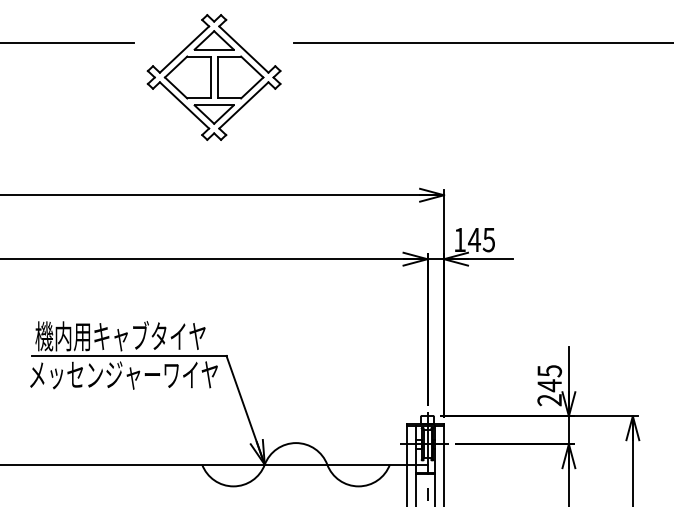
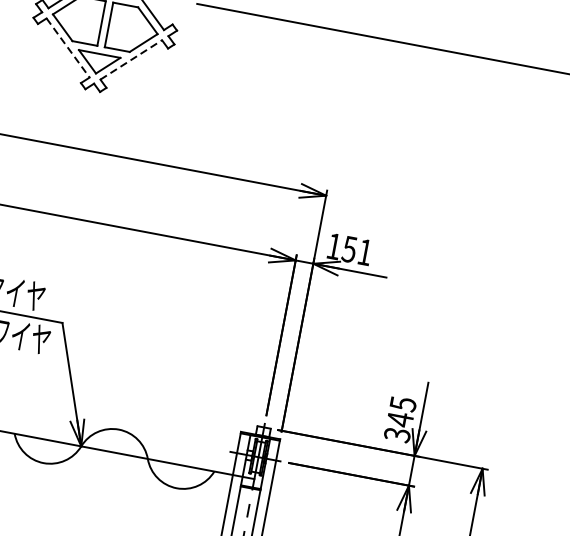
line: (184, 105) -> (68, 48), solid -> dashed
line: (243, 105) -> (130, 59), solid -> dashed
text: (480, 240) -> (355, 251), 145 -> 151
text: (549, 400) -> (397, 435), 245 -> 345

